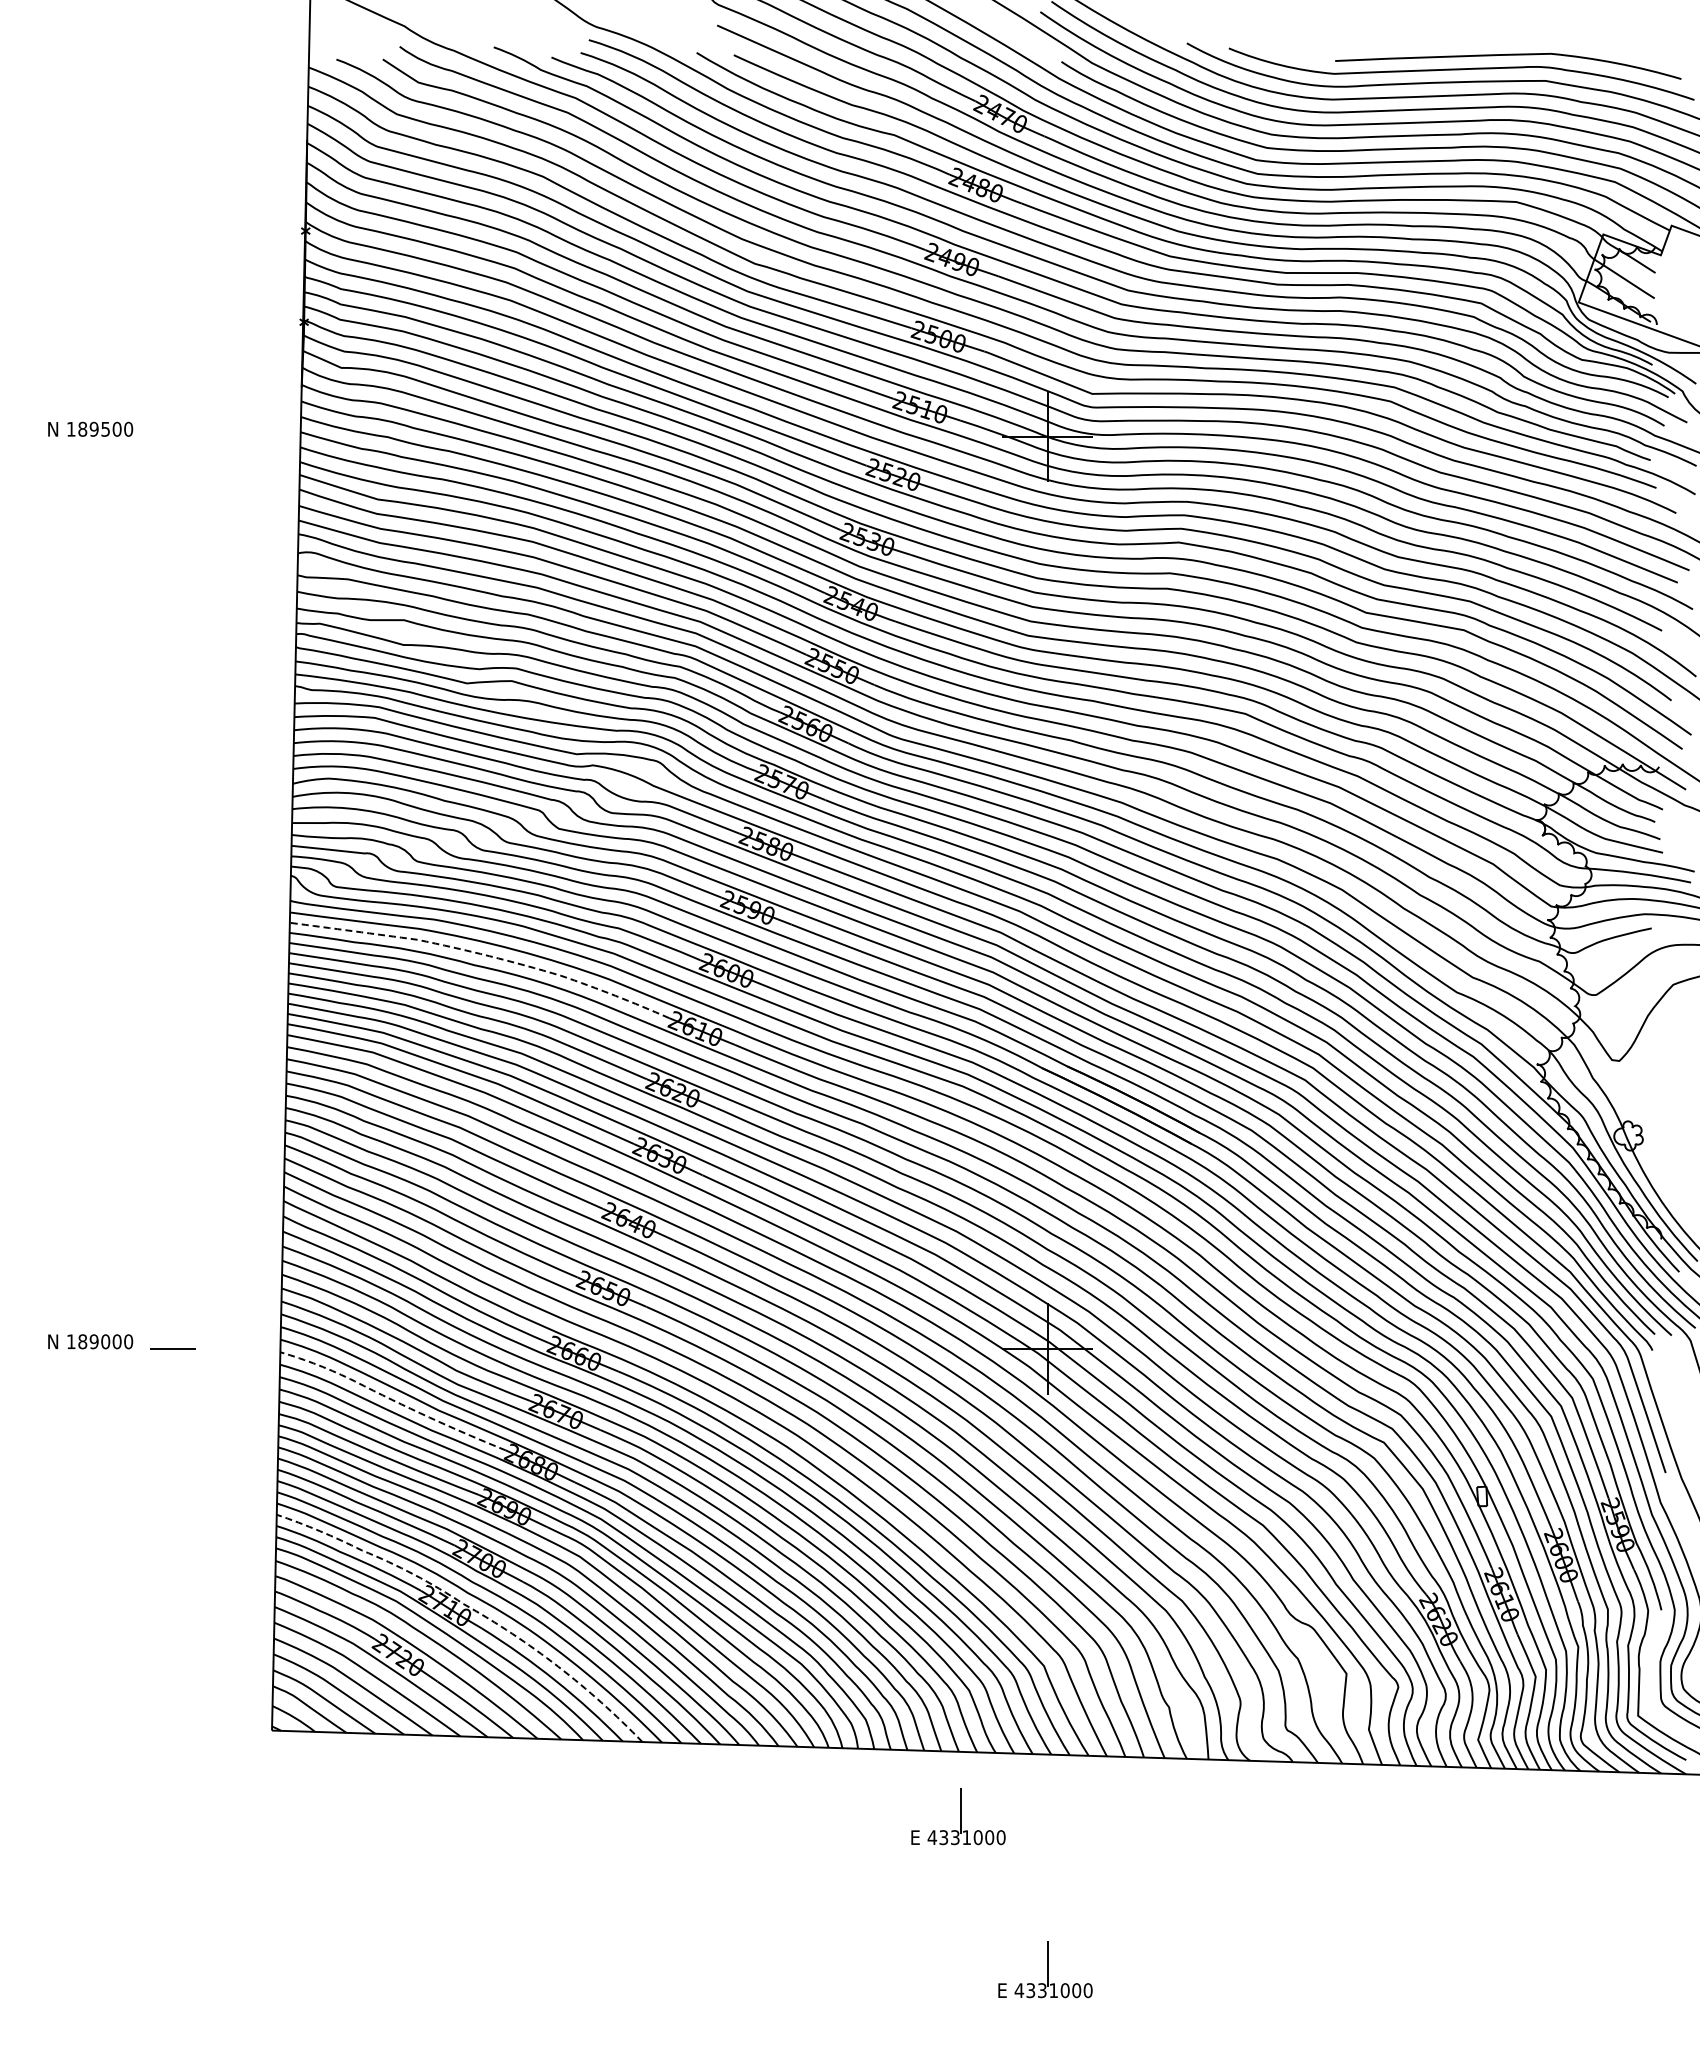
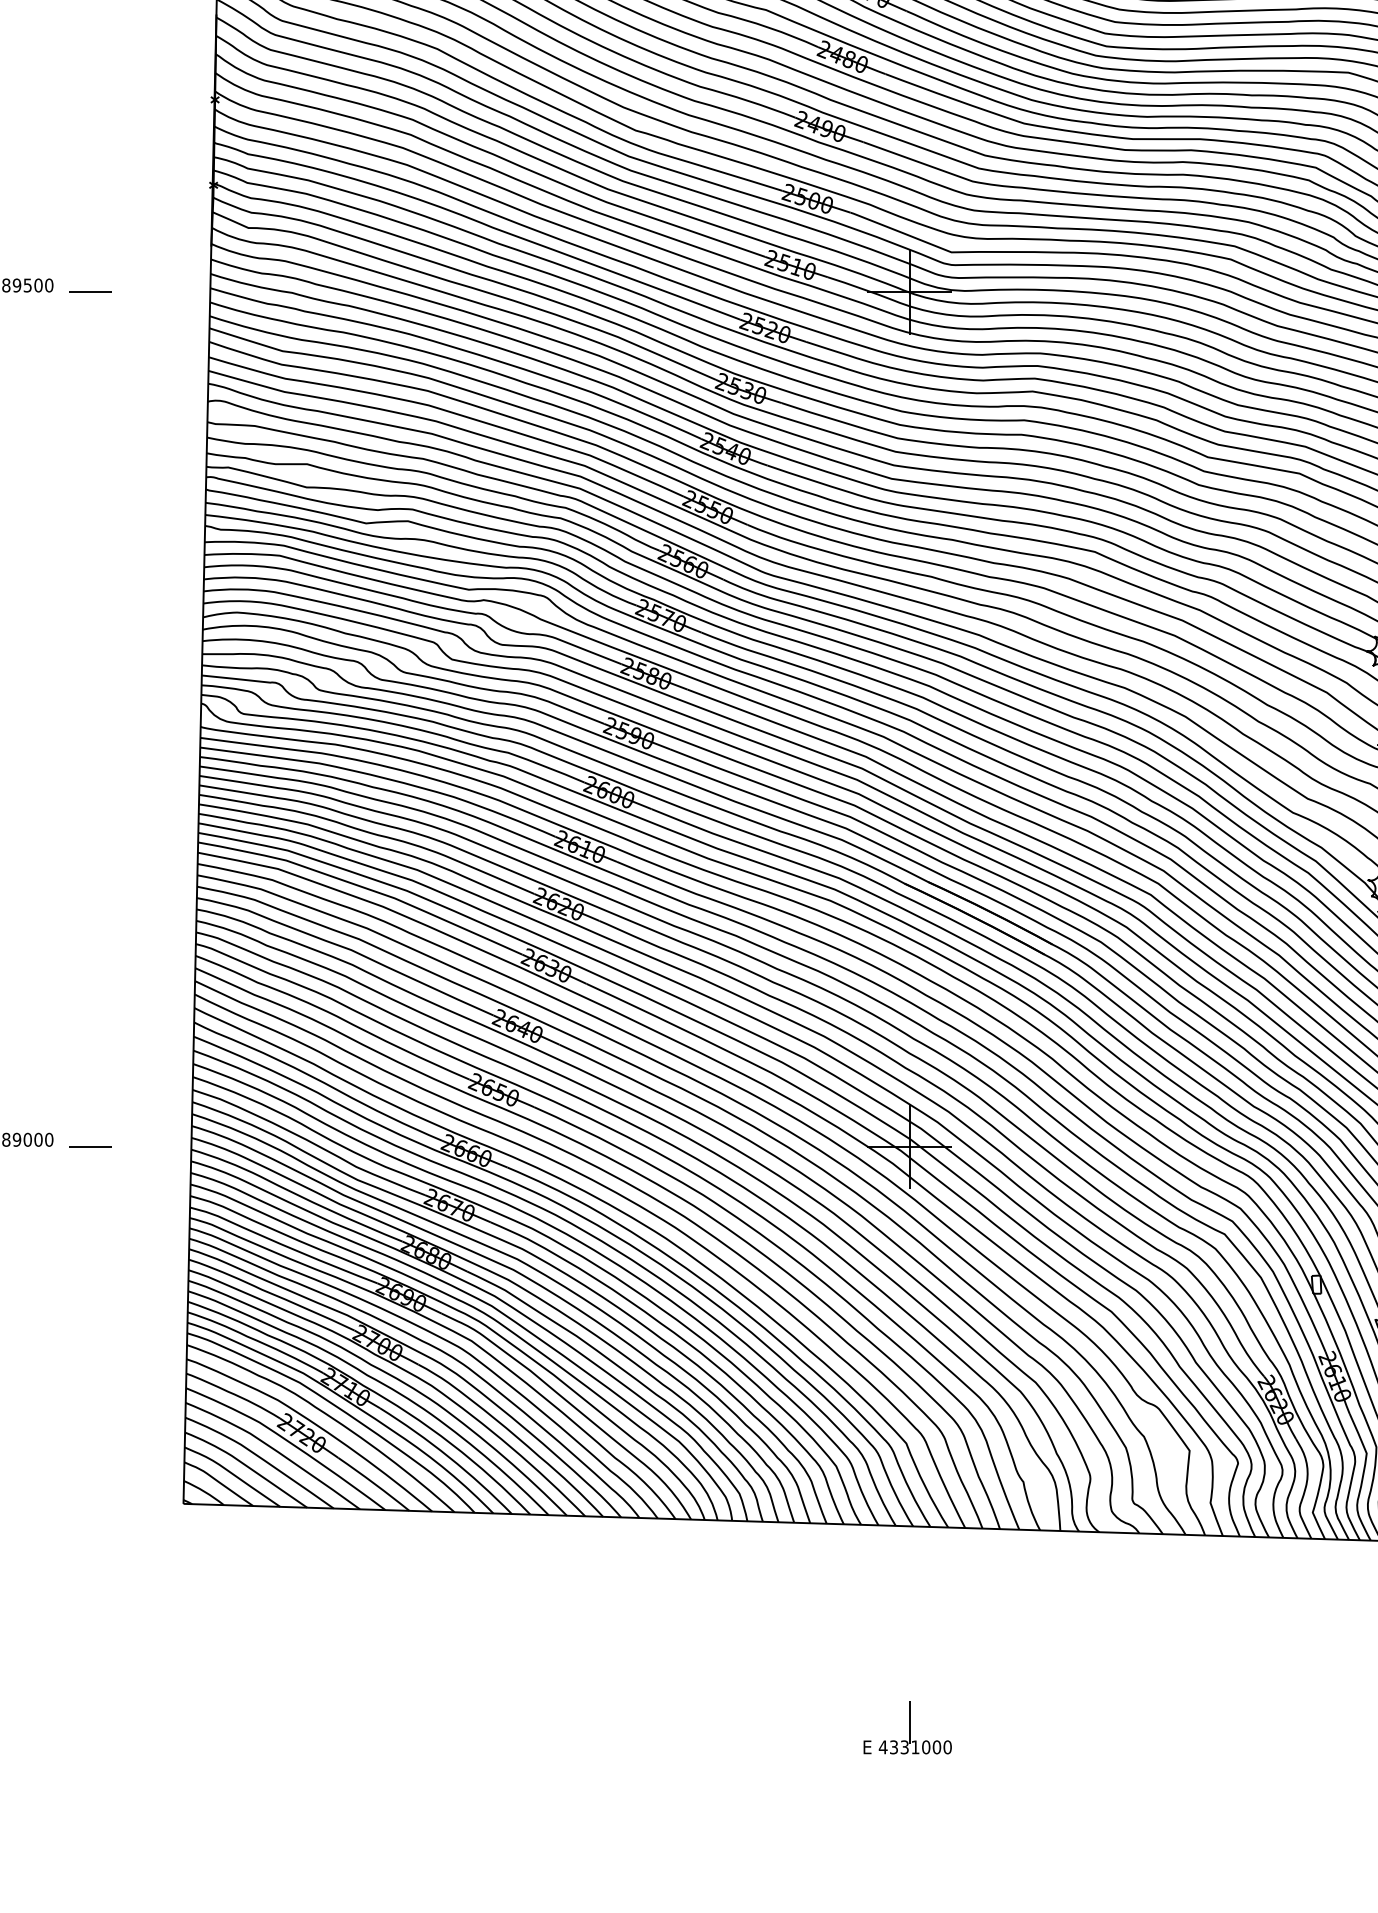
line: (172, 436) -> (90, 292), added
line: (483, 954) -> (381, 777), dashed -> solid
line: (391, 1399) -> (295, 1193), dashed -> solid
line: (468, 1606) -> (367, 1387), dashed -> solid
part: (958, 1816) -> (826, 1584), removed

